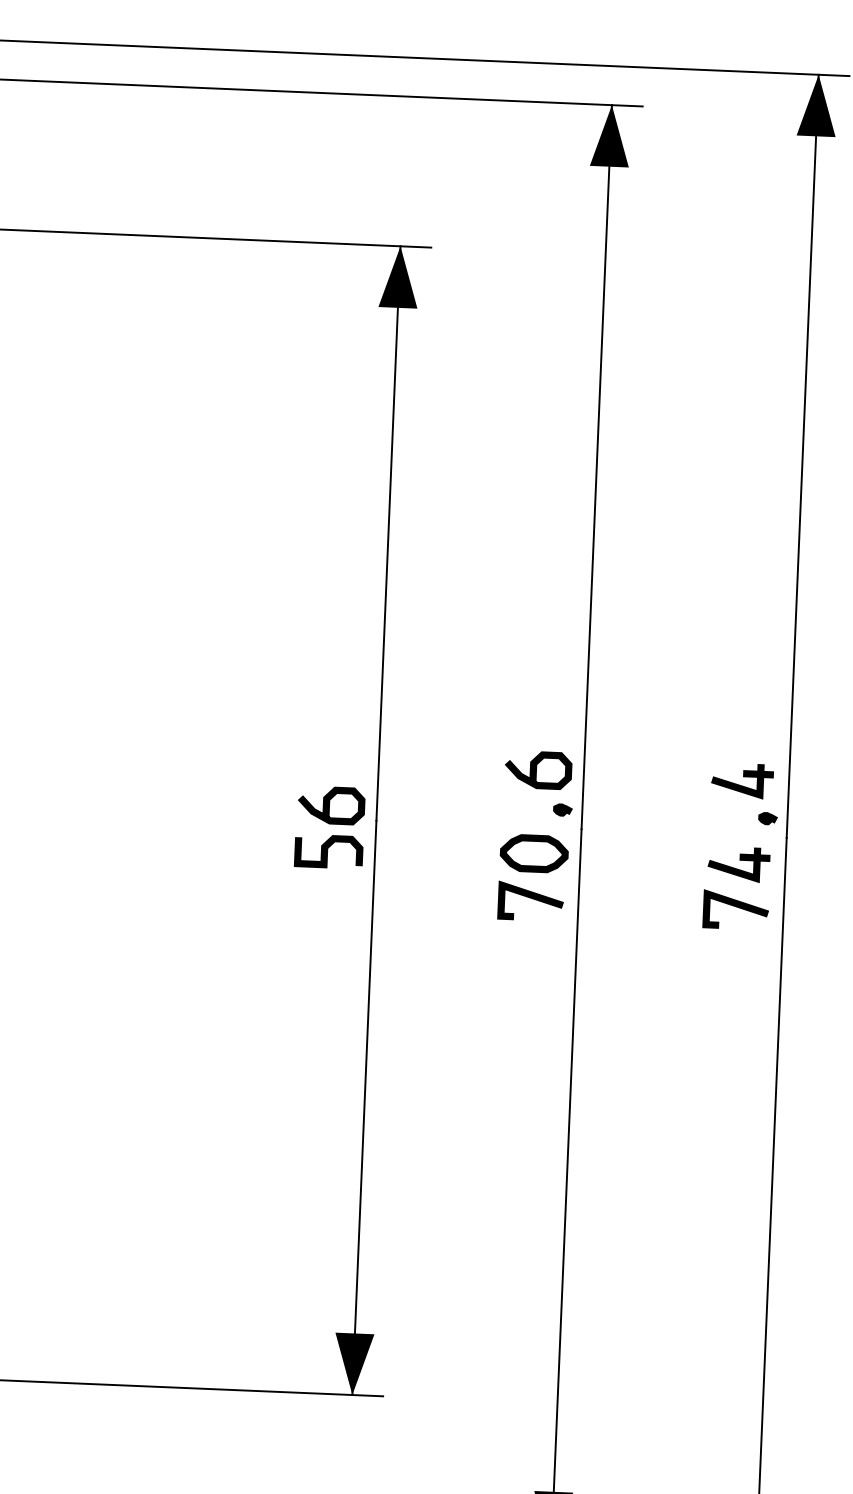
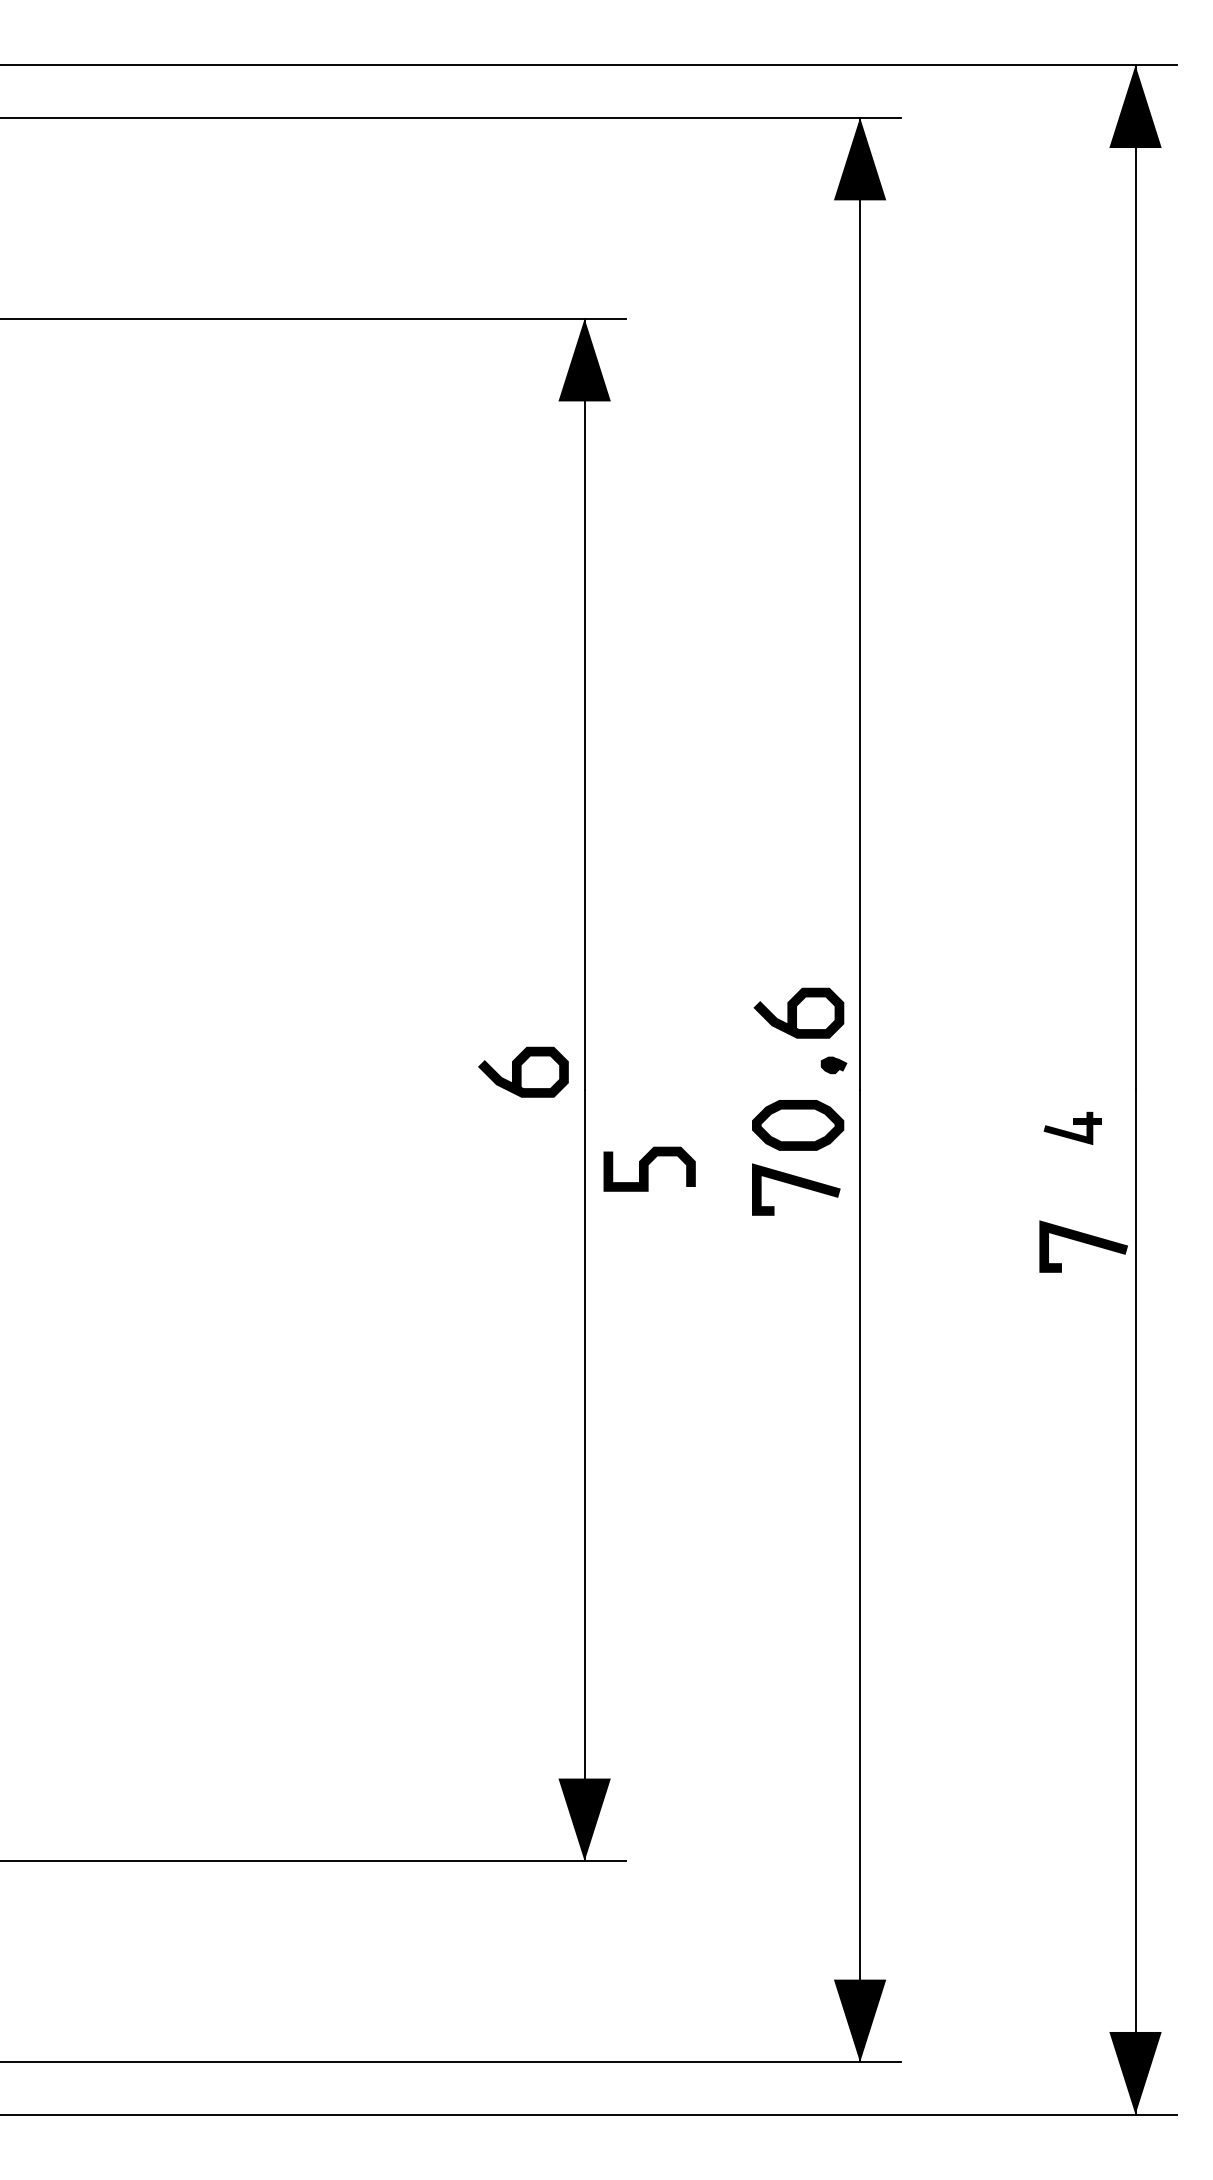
part: (742, 780) -> (1072, 1015), removed
part: (768, 818) -> (1109, 1065), removed
curve: (328, 851) -> (648, 1168), moved
part: (738, 864) -> (1072, 1128), size x0.7
line: (736, 907) -> (1084, 1243), moved

